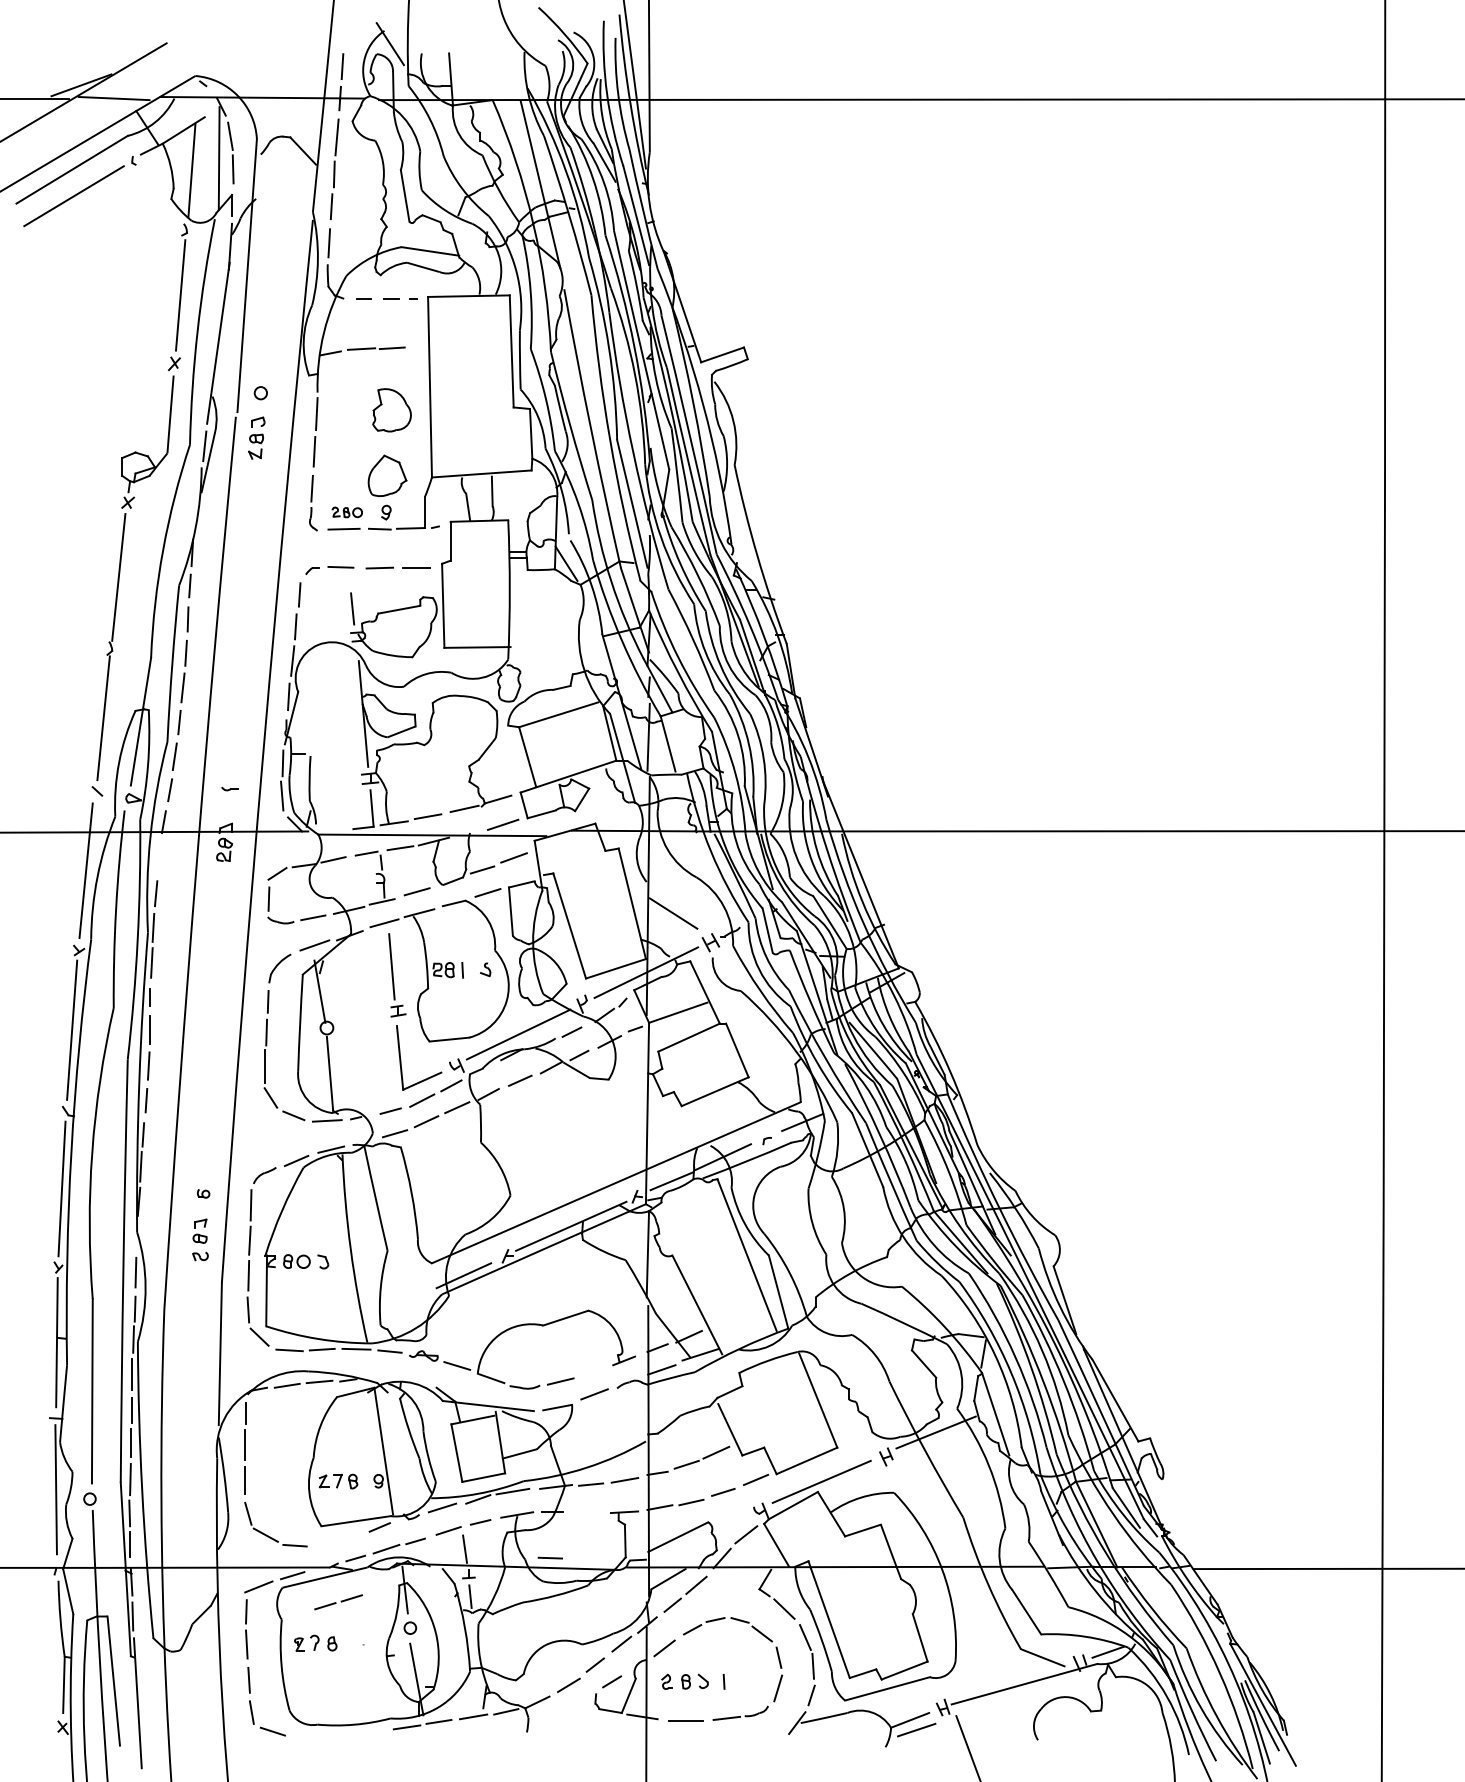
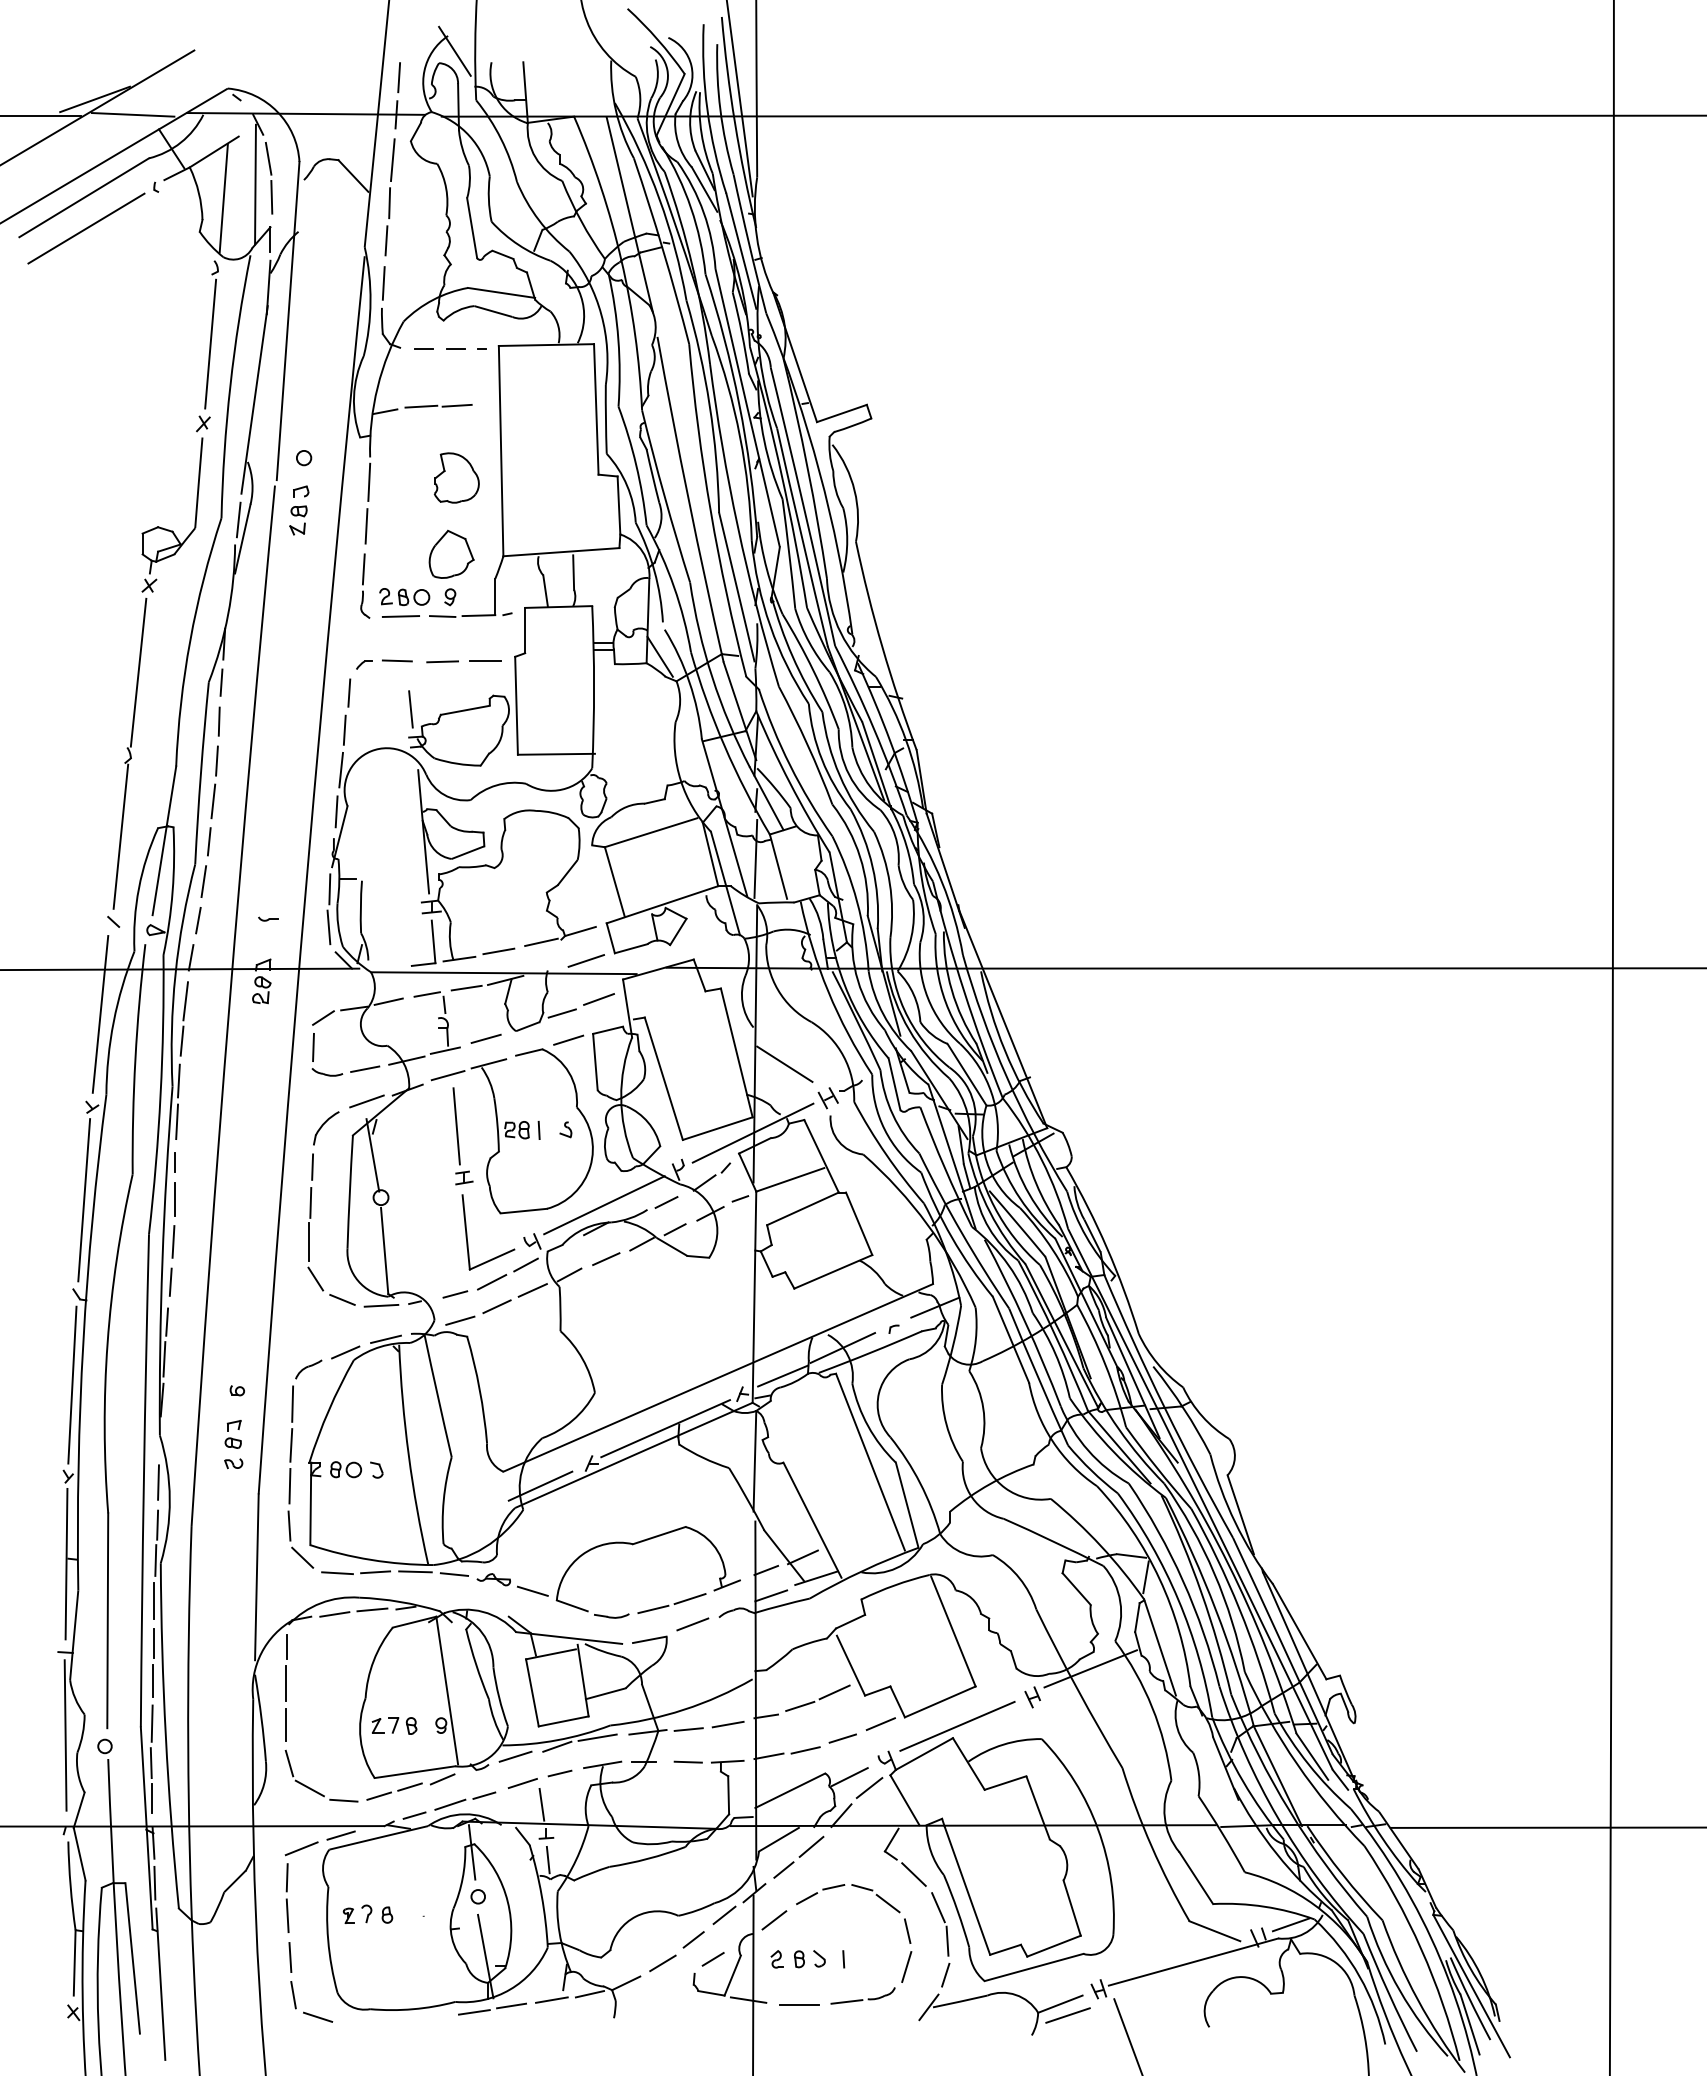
part: (347, 512) -> (404, 596), size x1.43
line: (159, 859) -> (185, 1001), added
line: (591, 1372) -> (689, 1599), added
line: (729, 1525) -> (849, 1777), added
line: (549, 1557) -> (687, 1761), moved
line: (335, 1602) -> (391, 1791), moved

